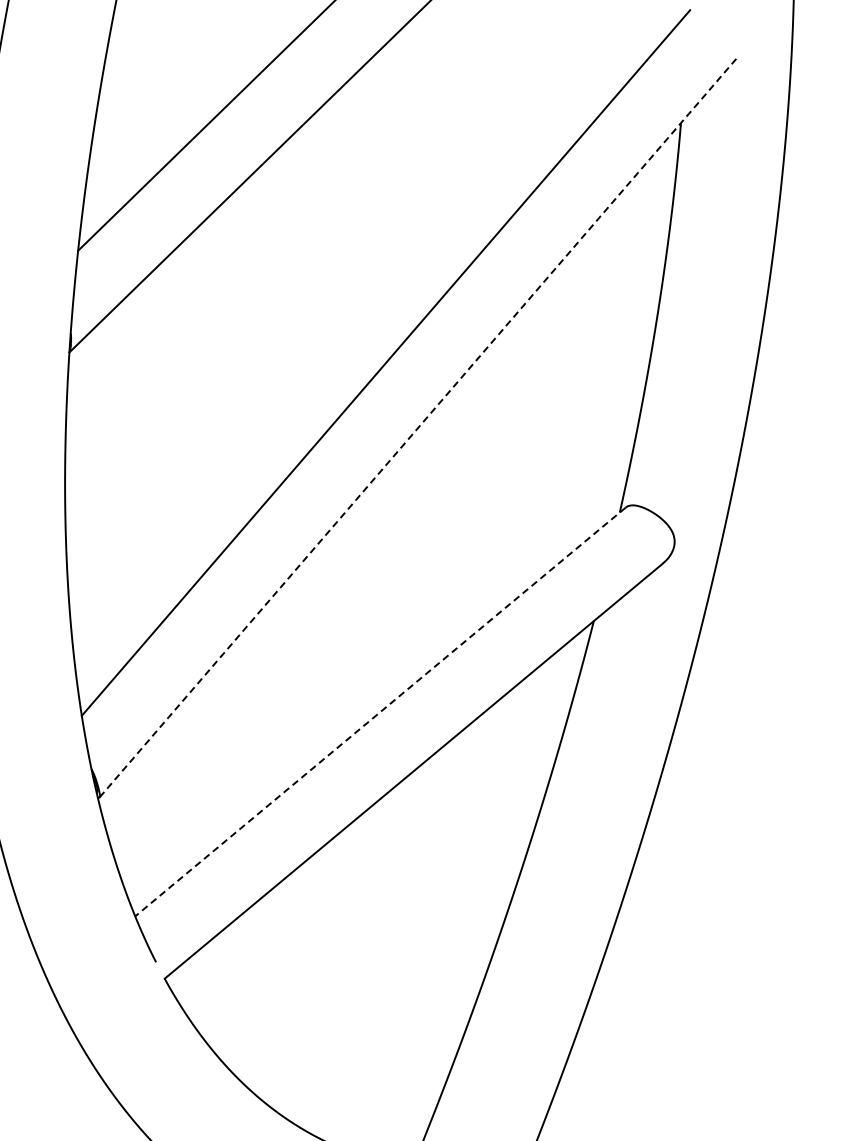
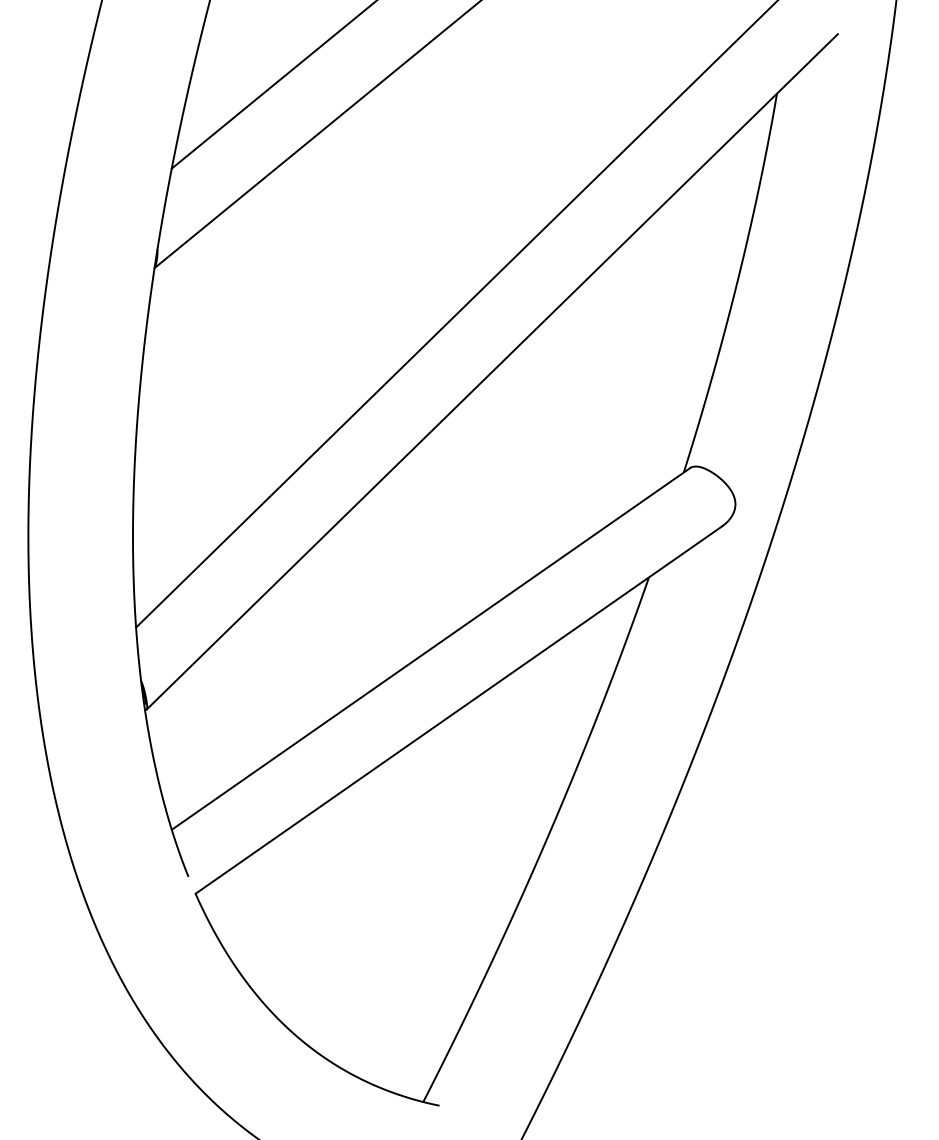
line: (418, 427) -> (492, 371), dashed -> solid
line: (380, 712) -> (430, 649), dashed -> solid

